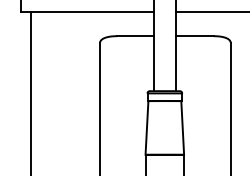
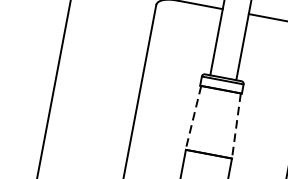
line: (146, 127) -> (192, 117), solid -> dashed
line: (182, 127) -> (236, 125), solid -> dashed

